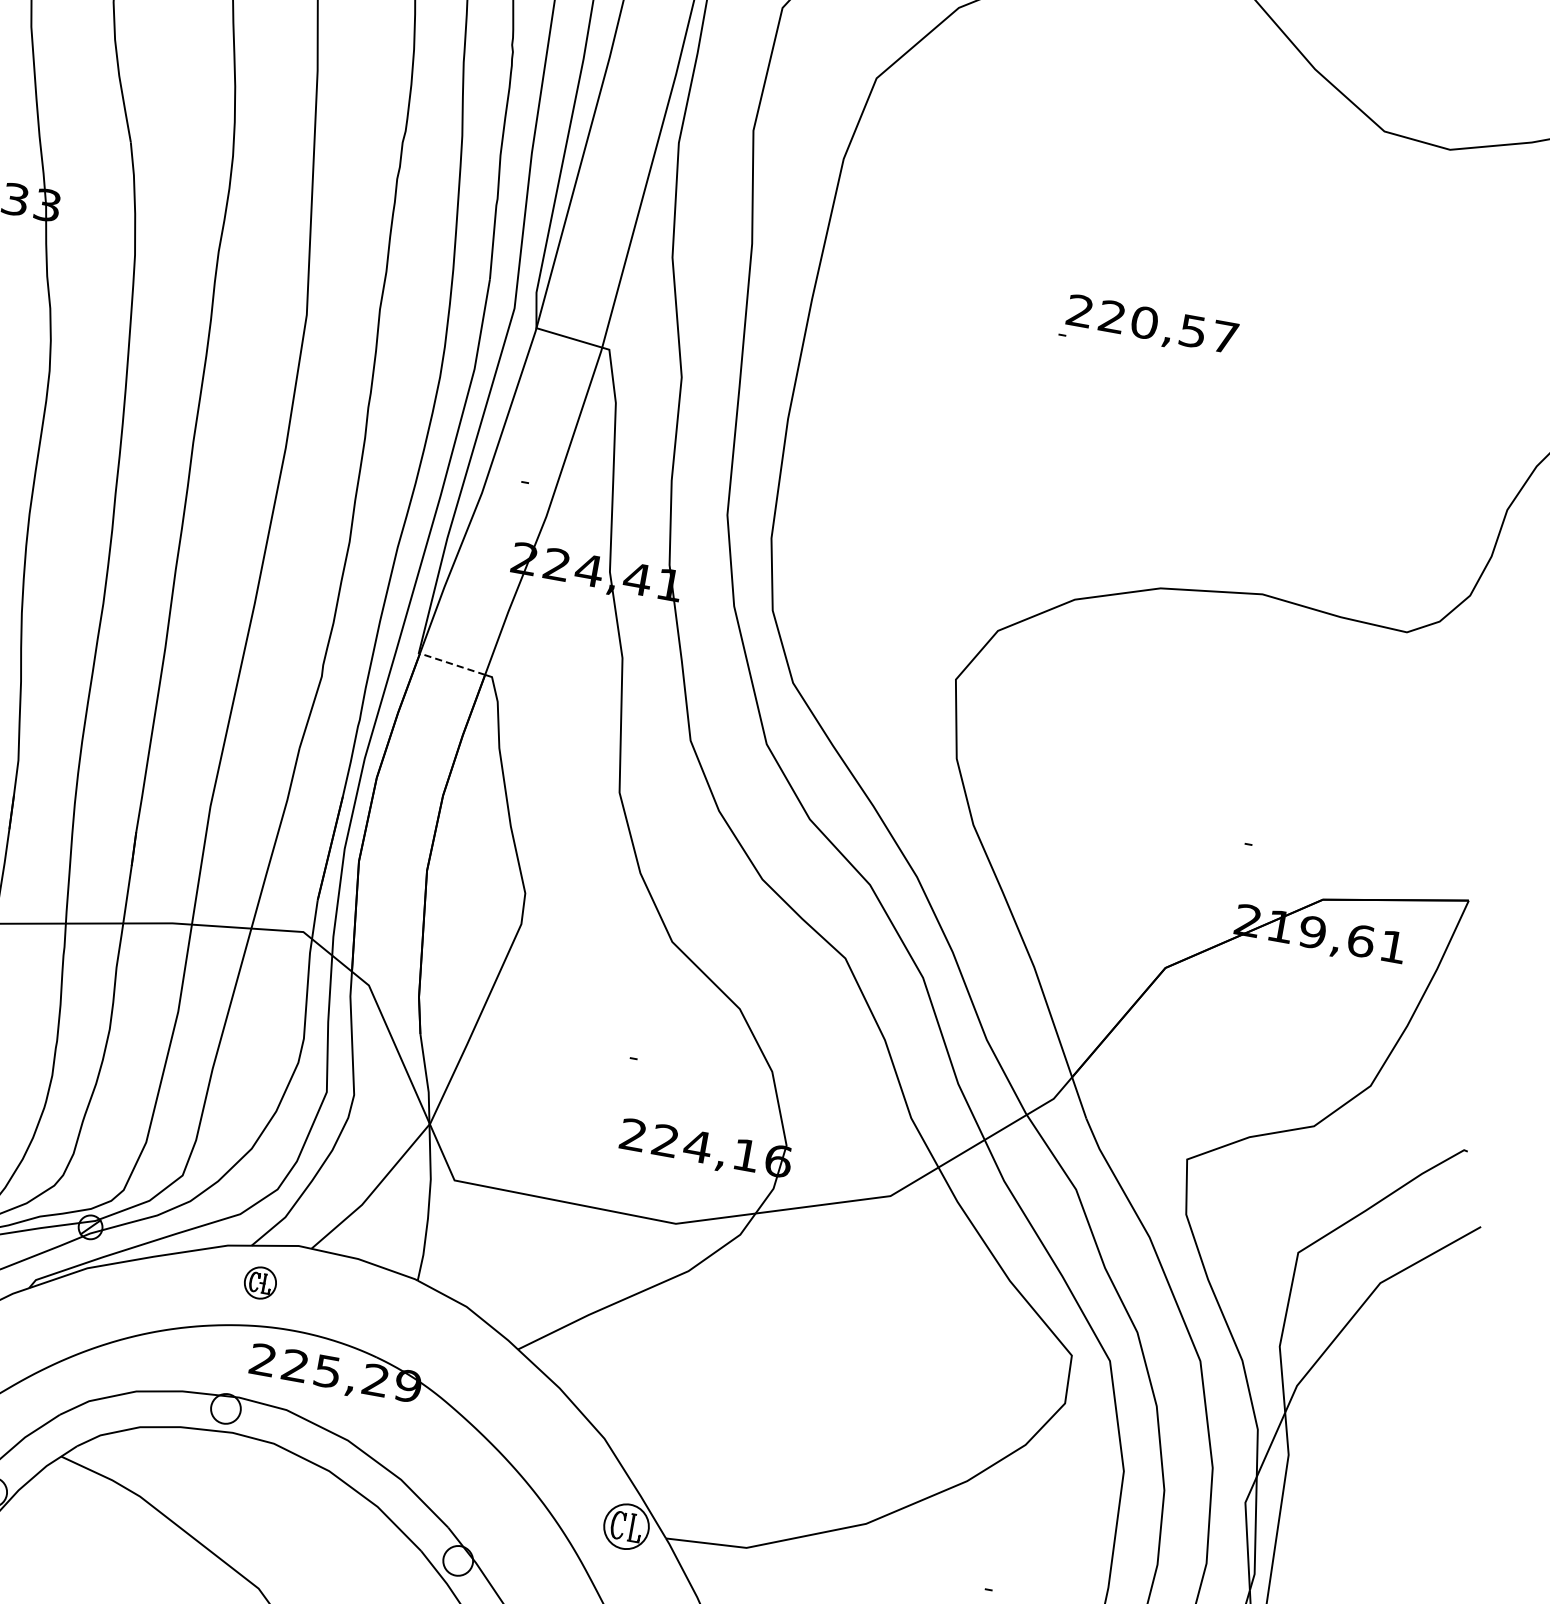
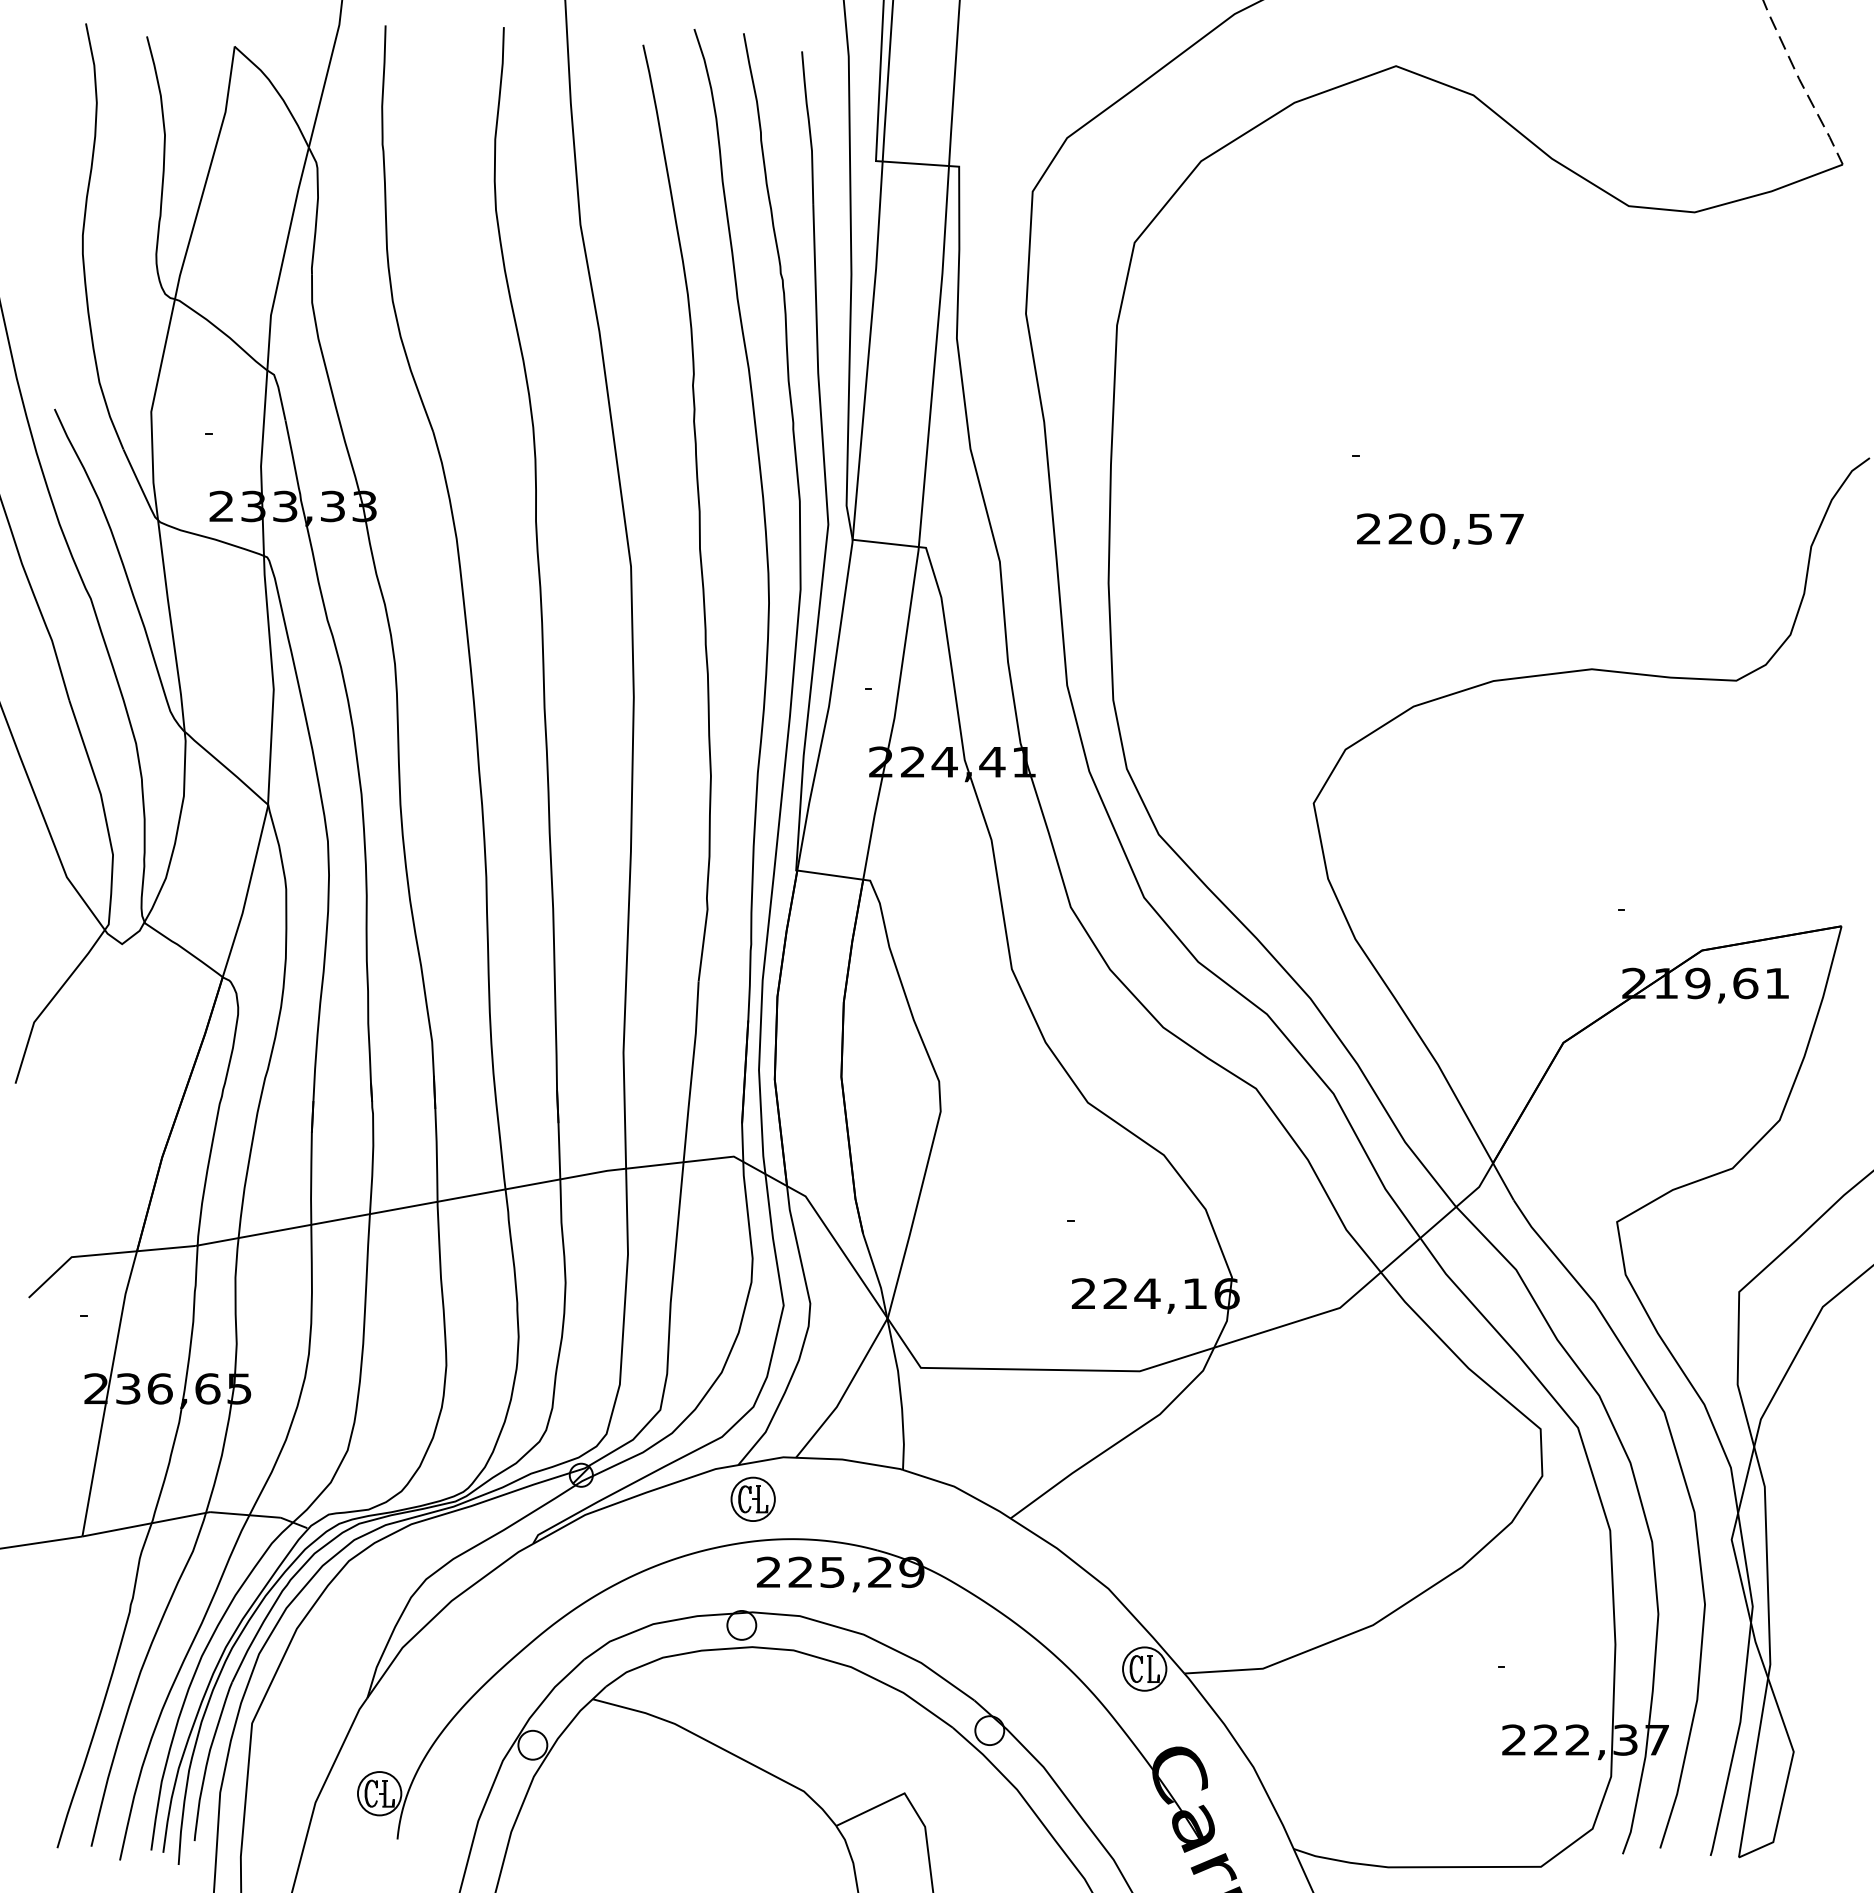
text: (1152, 325) -> (1440, 530), moved
line: (451, 664) -> (829, 875), dashed -> solid
part: (259, 1282) -> (752, 1498), size x1.43

